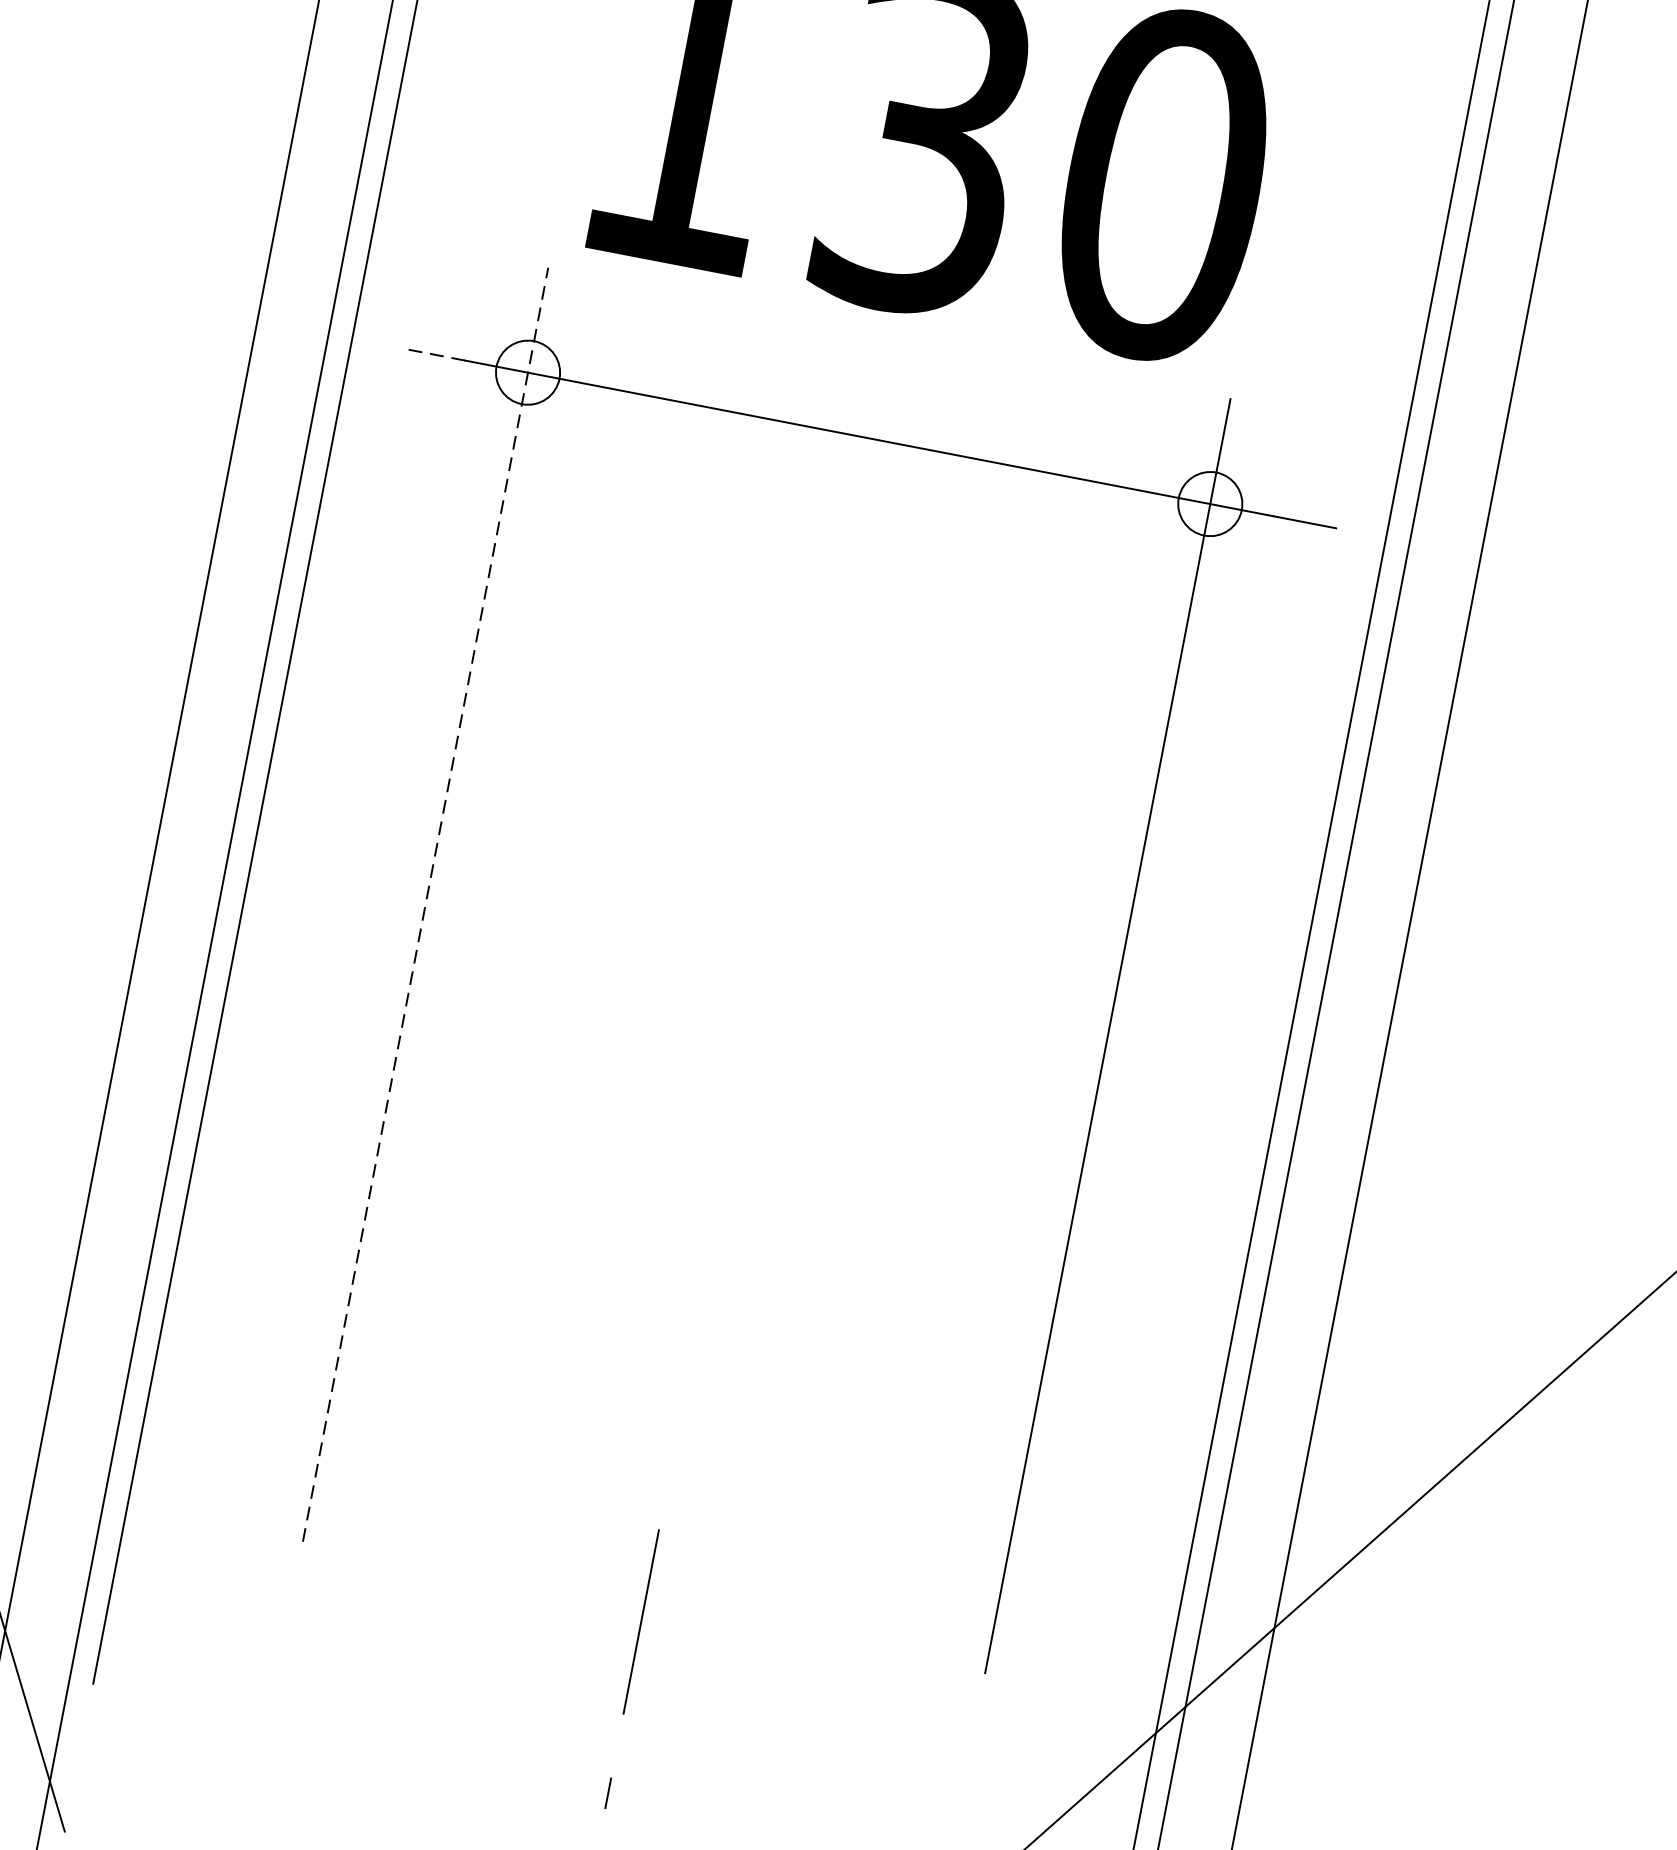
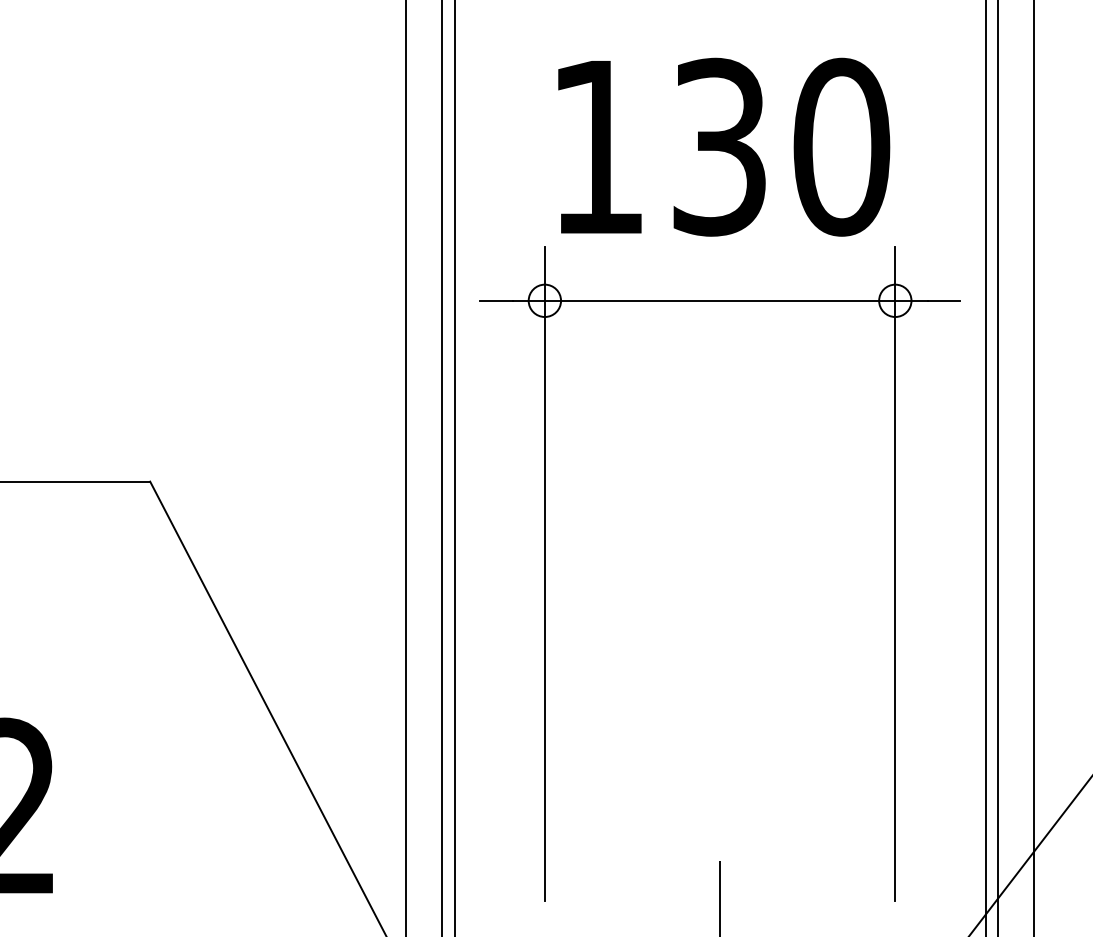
line: (432, 353) -> (495, 300), dashed -> solid
line: (425, 903) -> (544, 573), dashed -> solid

